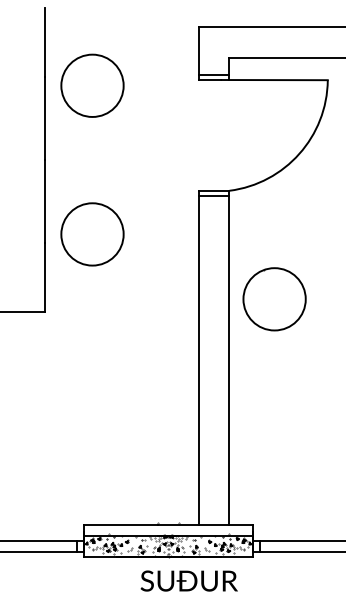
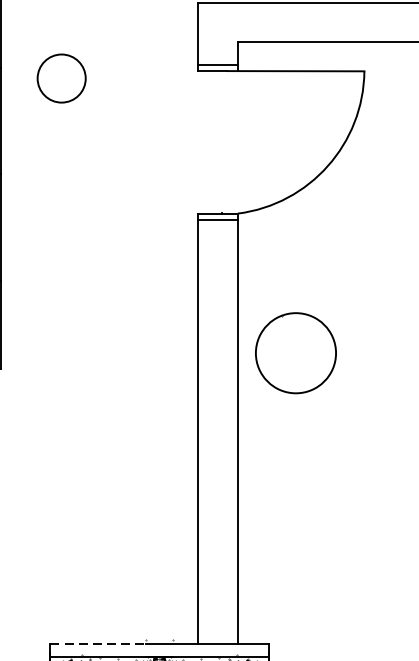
circle: (92, 85) -> (61, 78), size x0.6
circle: (92, 234) -> (61, 269), removed
line: (121, 525) -> (98, 644), solid -> dashed

